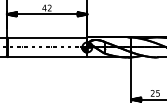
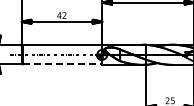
line: (47, 57) -> (62, 64), solid -> dashed

